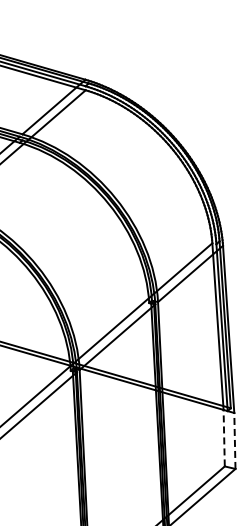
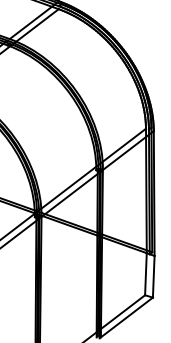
line: (224, 437) -> (146, 273), dashed -> solid
line: (234, 440) -> (153, 276), dashed -> solid

